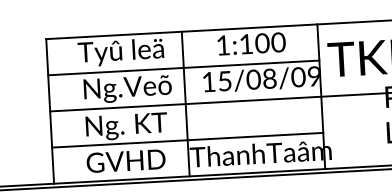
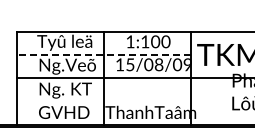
line: (182, 67) -> (103, 54), solid -> dashed
line: (187, 140) -> (104, 101), removed

